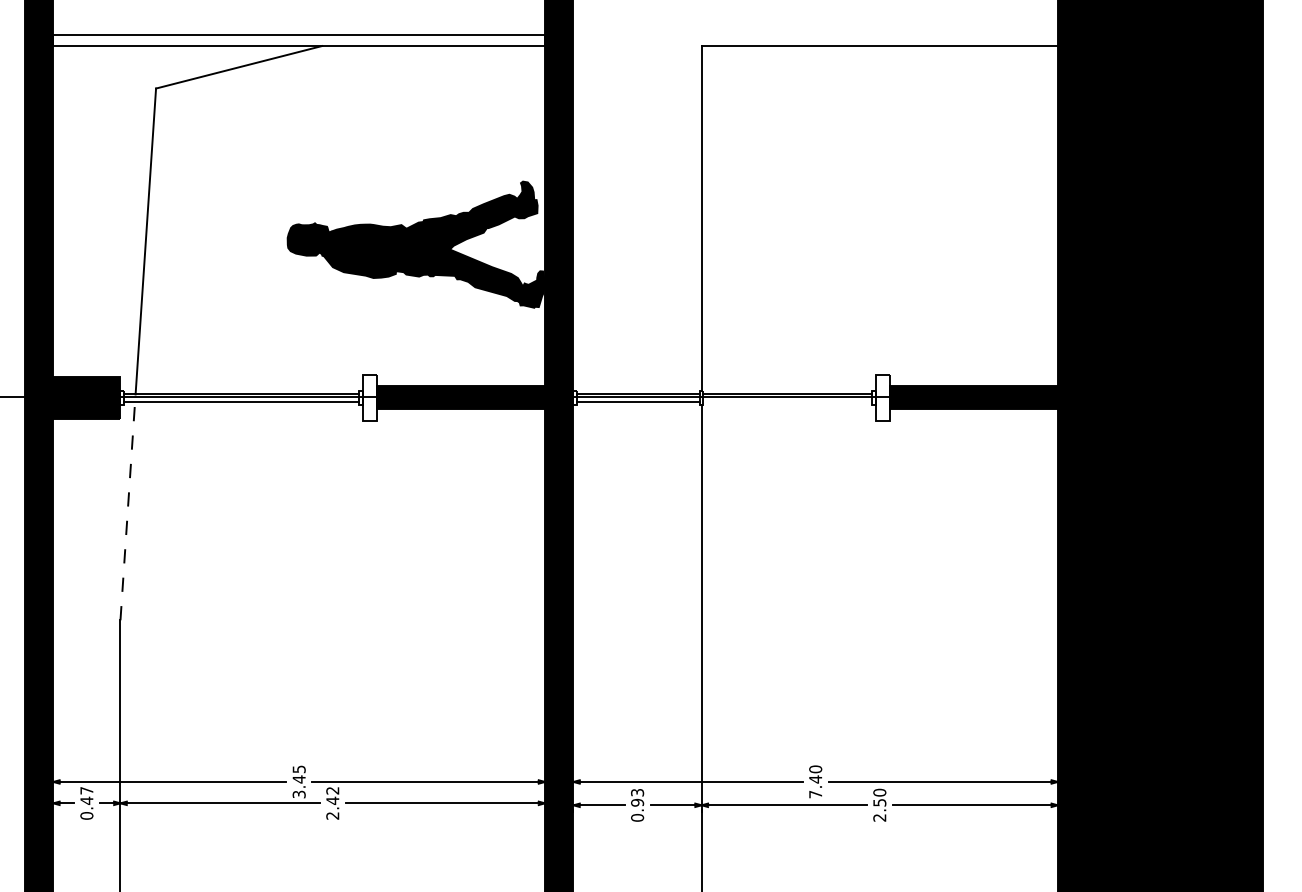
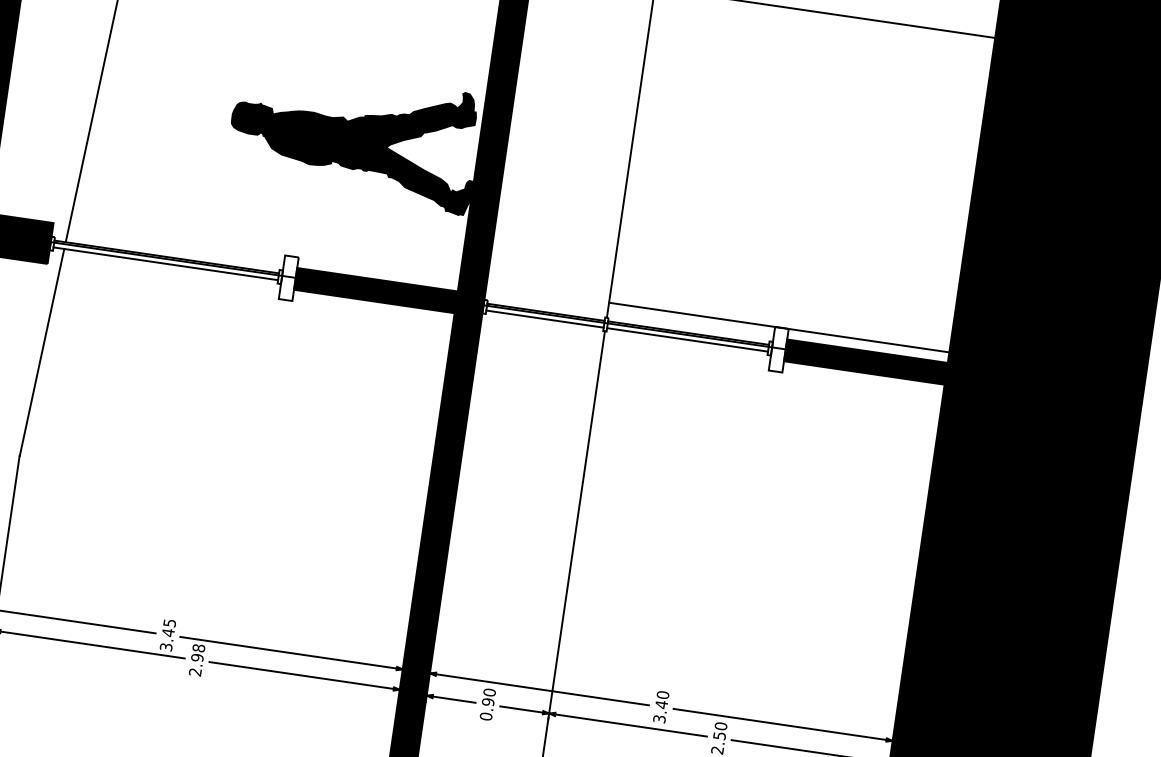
line: (879, 375) -> (778, 327), added
line: (787, 401) -> (687, 339), added
line: (127, 510) -> (41, 351), dashed -> solid
text: (637, 792) -> (489, 692), 0.93 -> 0.90
text: (815, 794) -> (659, 719), 7.40 -> 3.40
text: (332, 795) -> (197, 652), 2.42 -> 2.98

